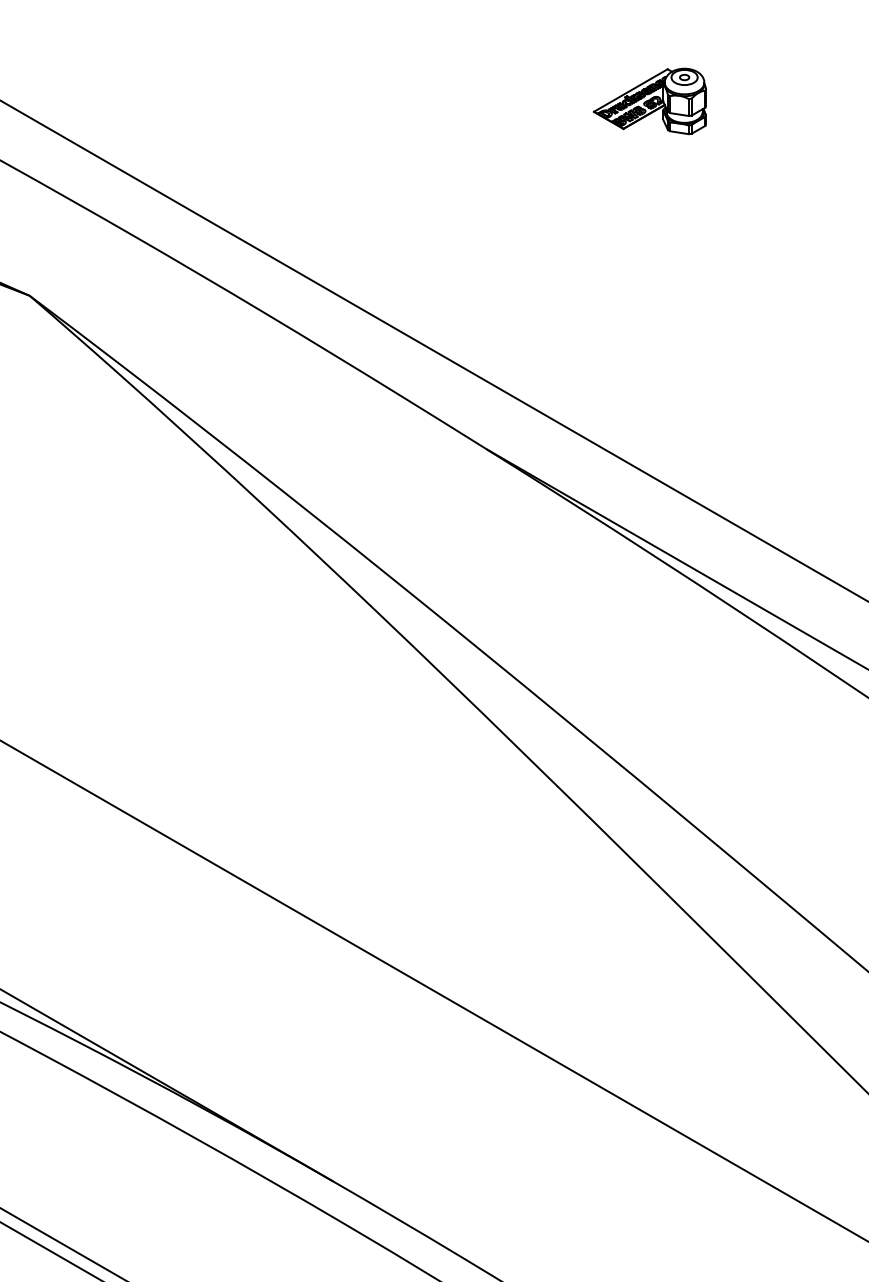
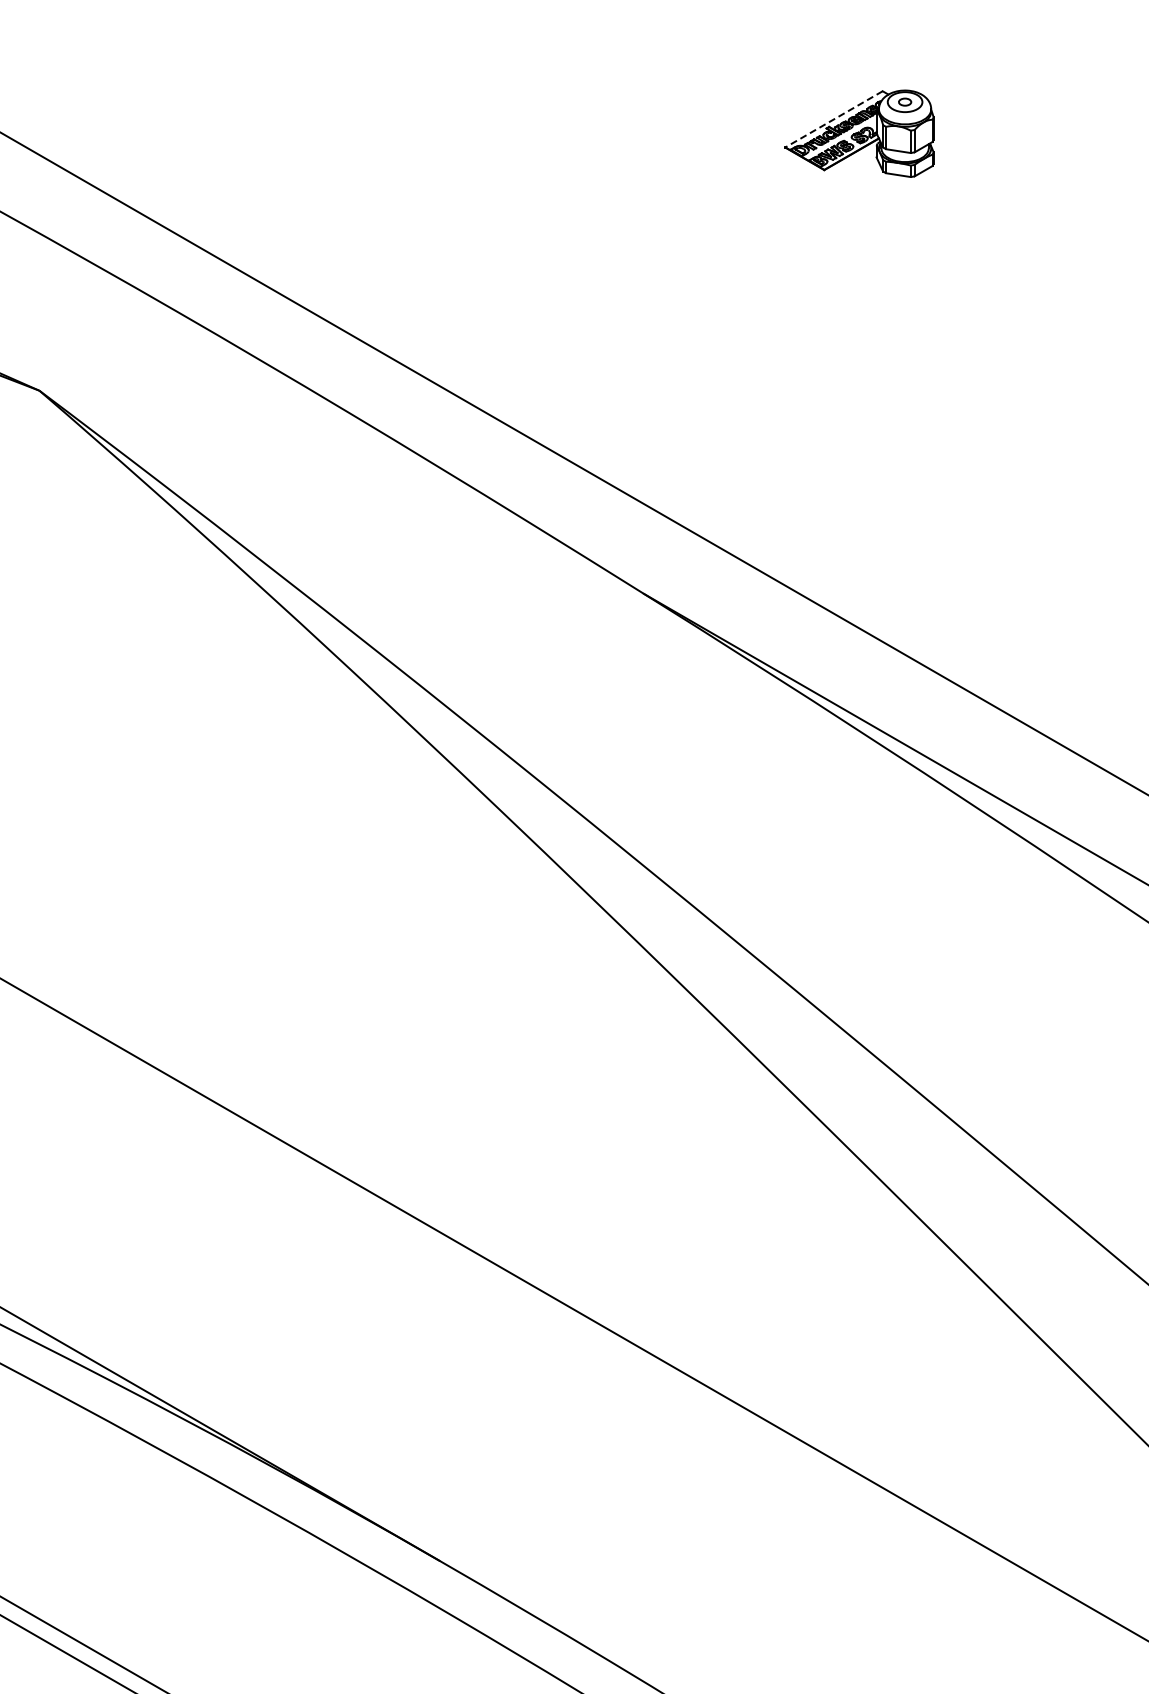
line: (630, 90) -> (833, 119), solid -> dashed

